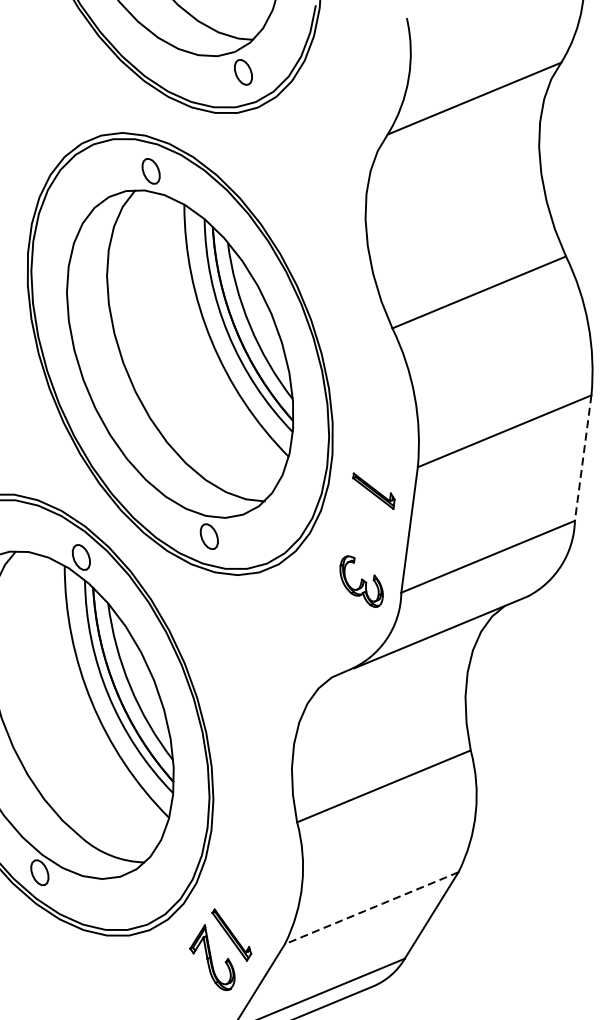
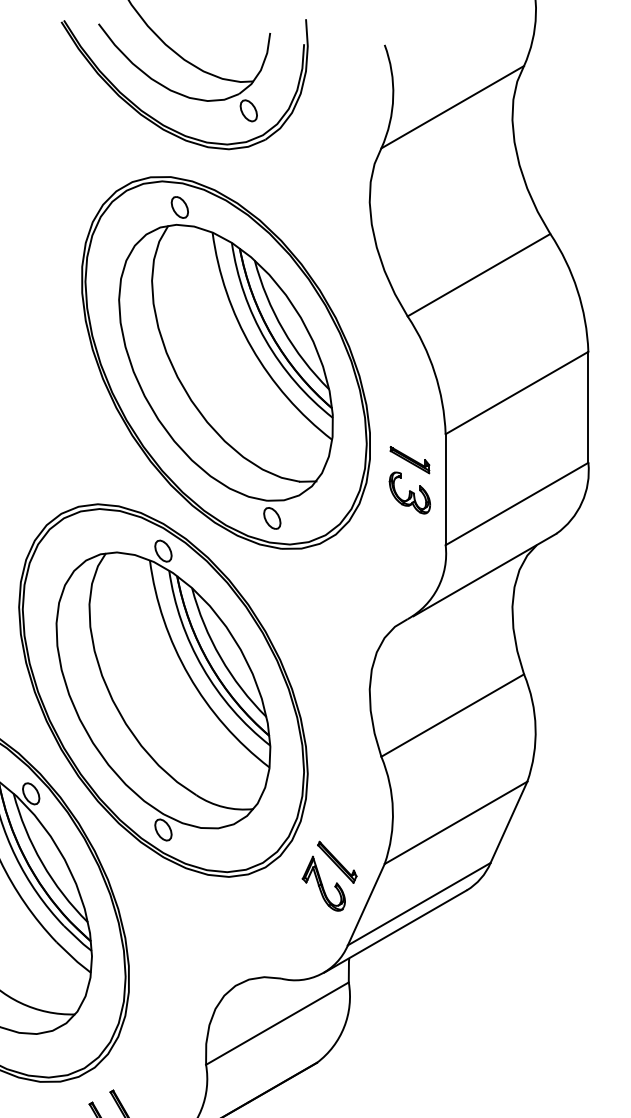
line: (583, 458) -> (588, 407), dashed -> solid
part: (361, 580) -> (409, 492), moved
line: (371, 908) -> (455, 823), dashed -> solid

